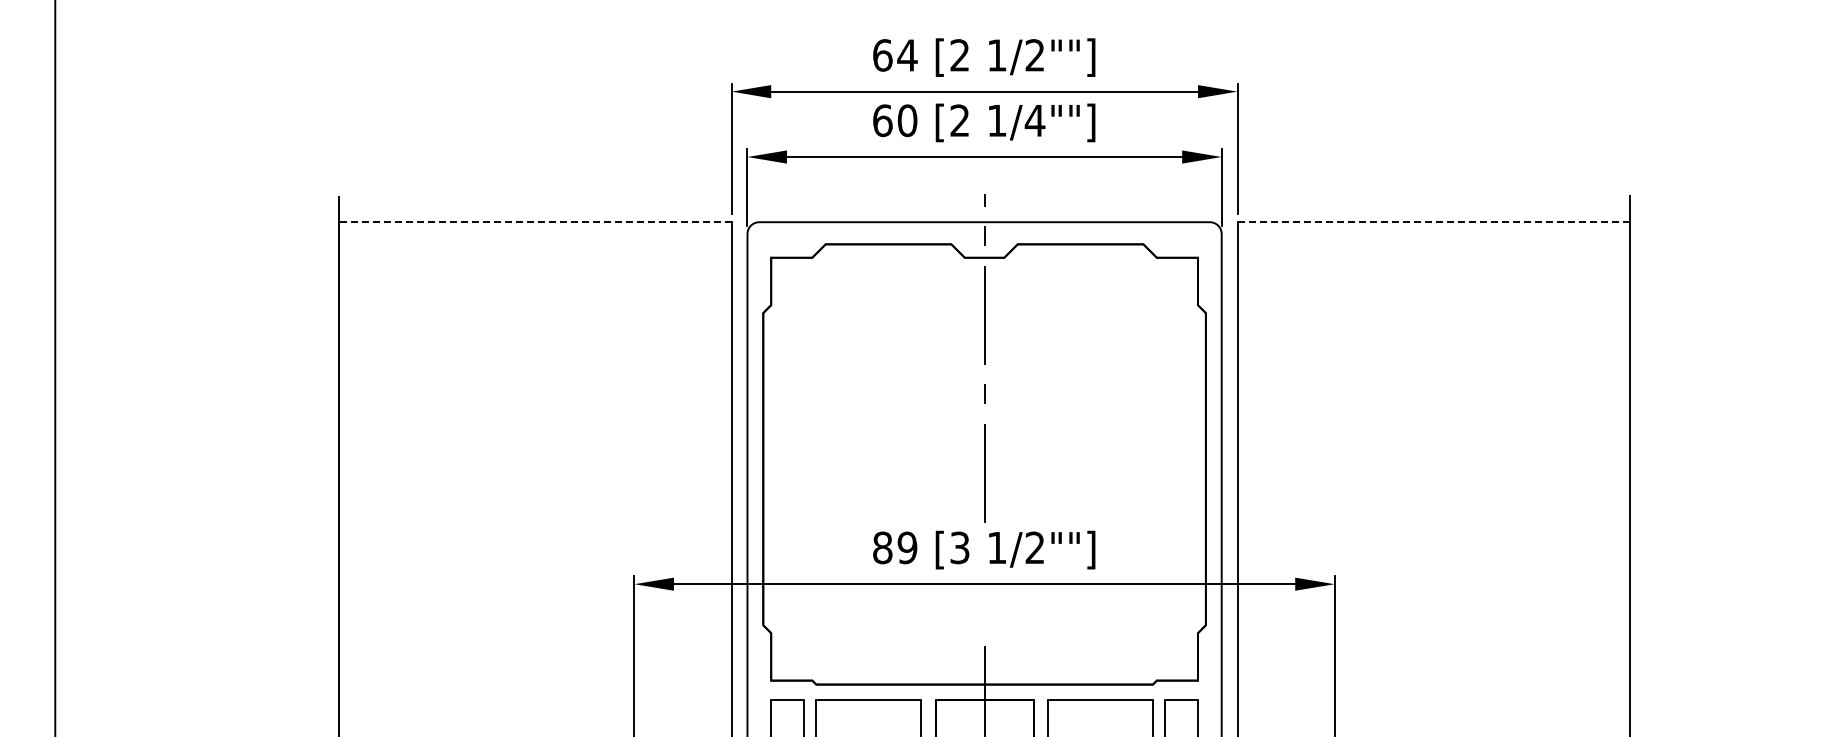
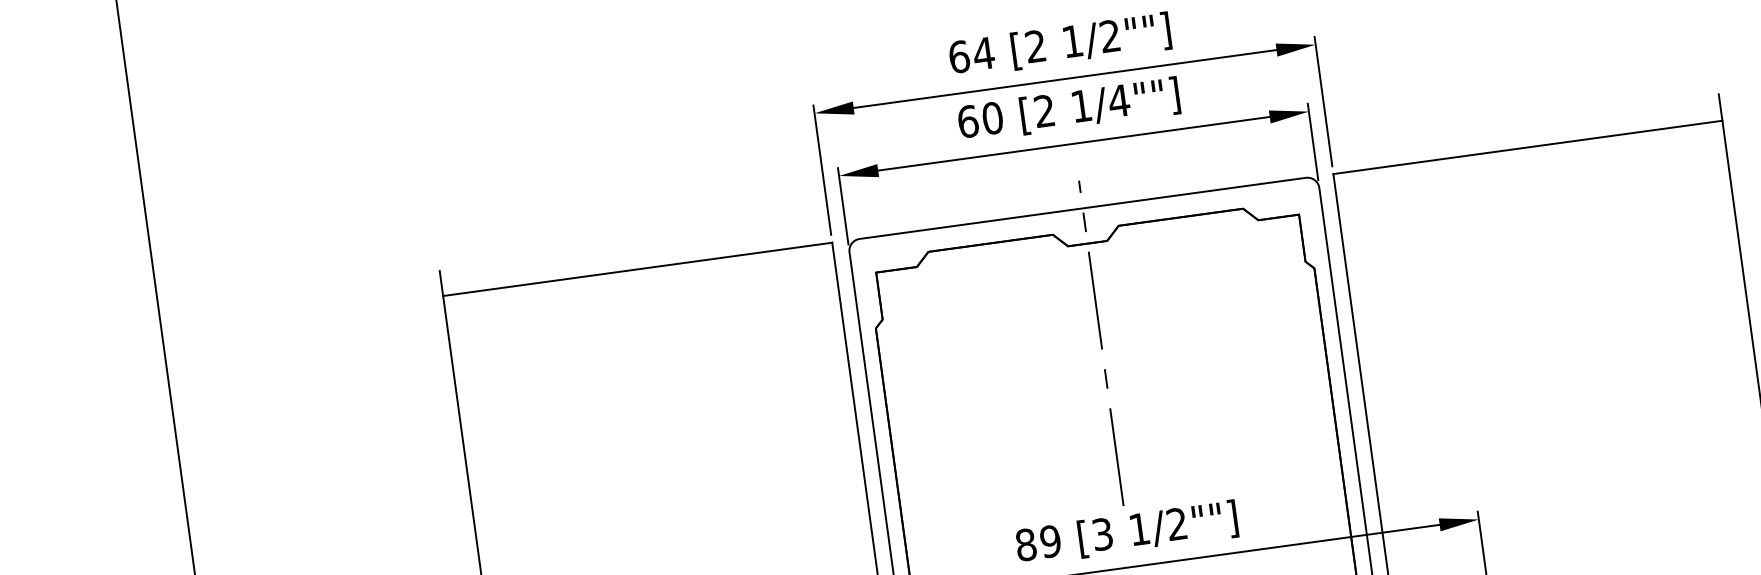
line: (534, 222) -> (636, 269), dashed -> solid
line: (1434, 222) -> (1528, 147), dashed -> solid

